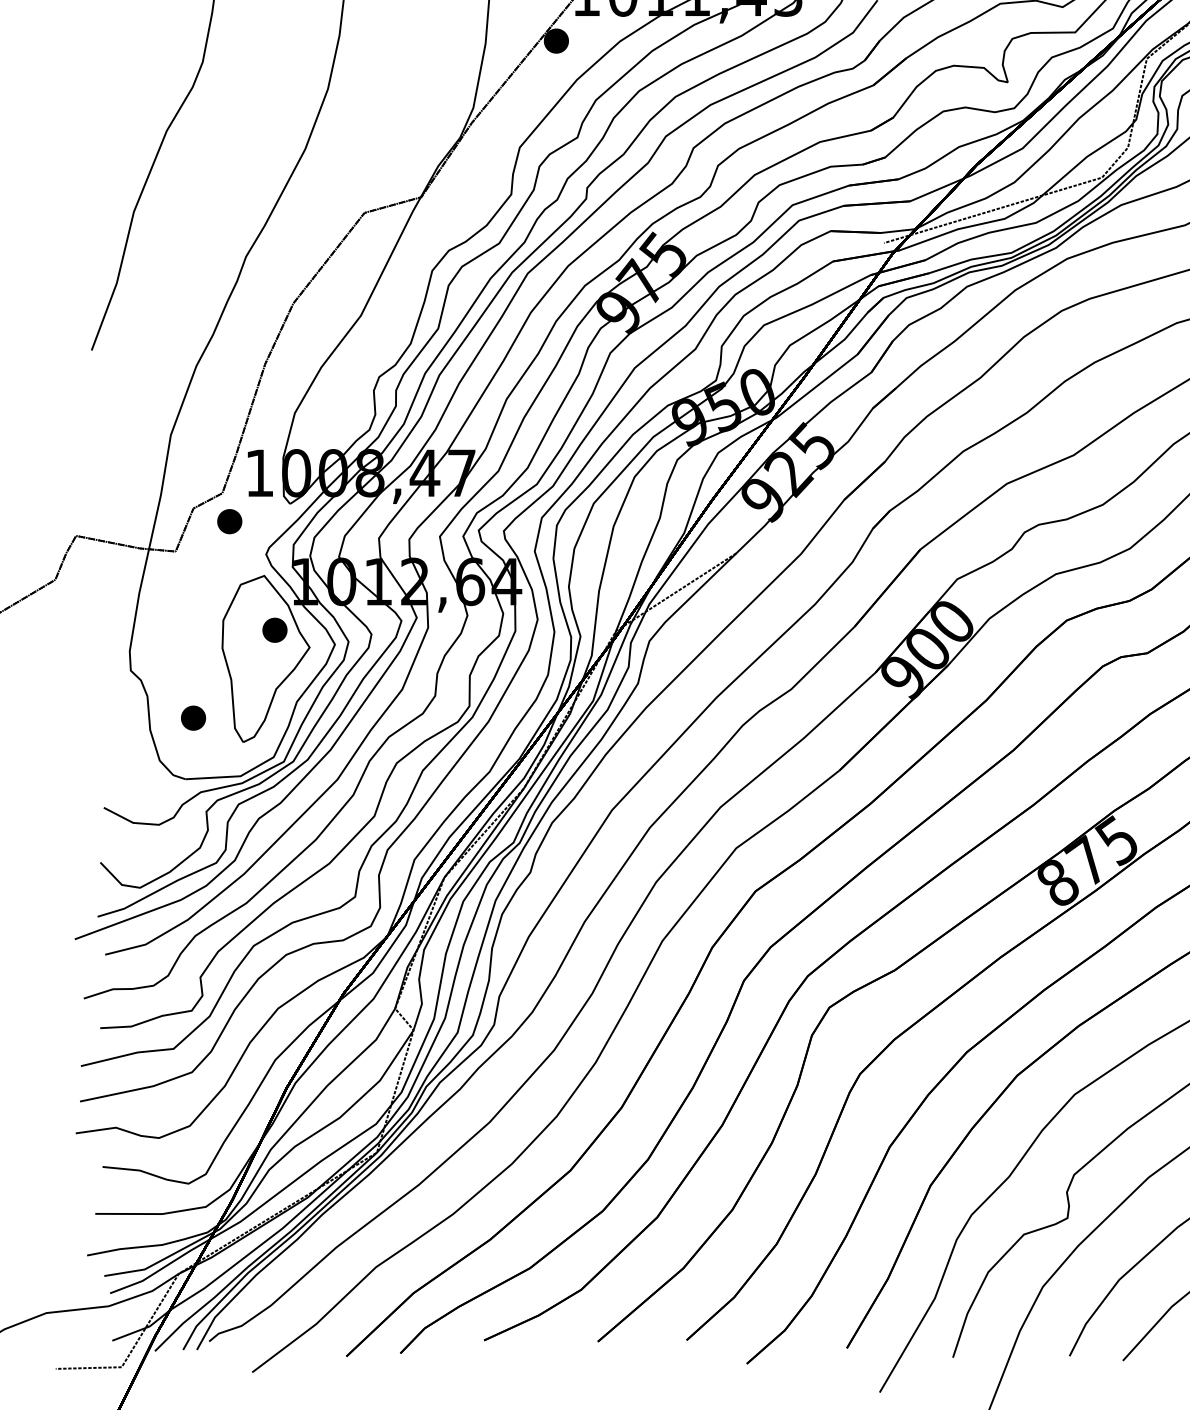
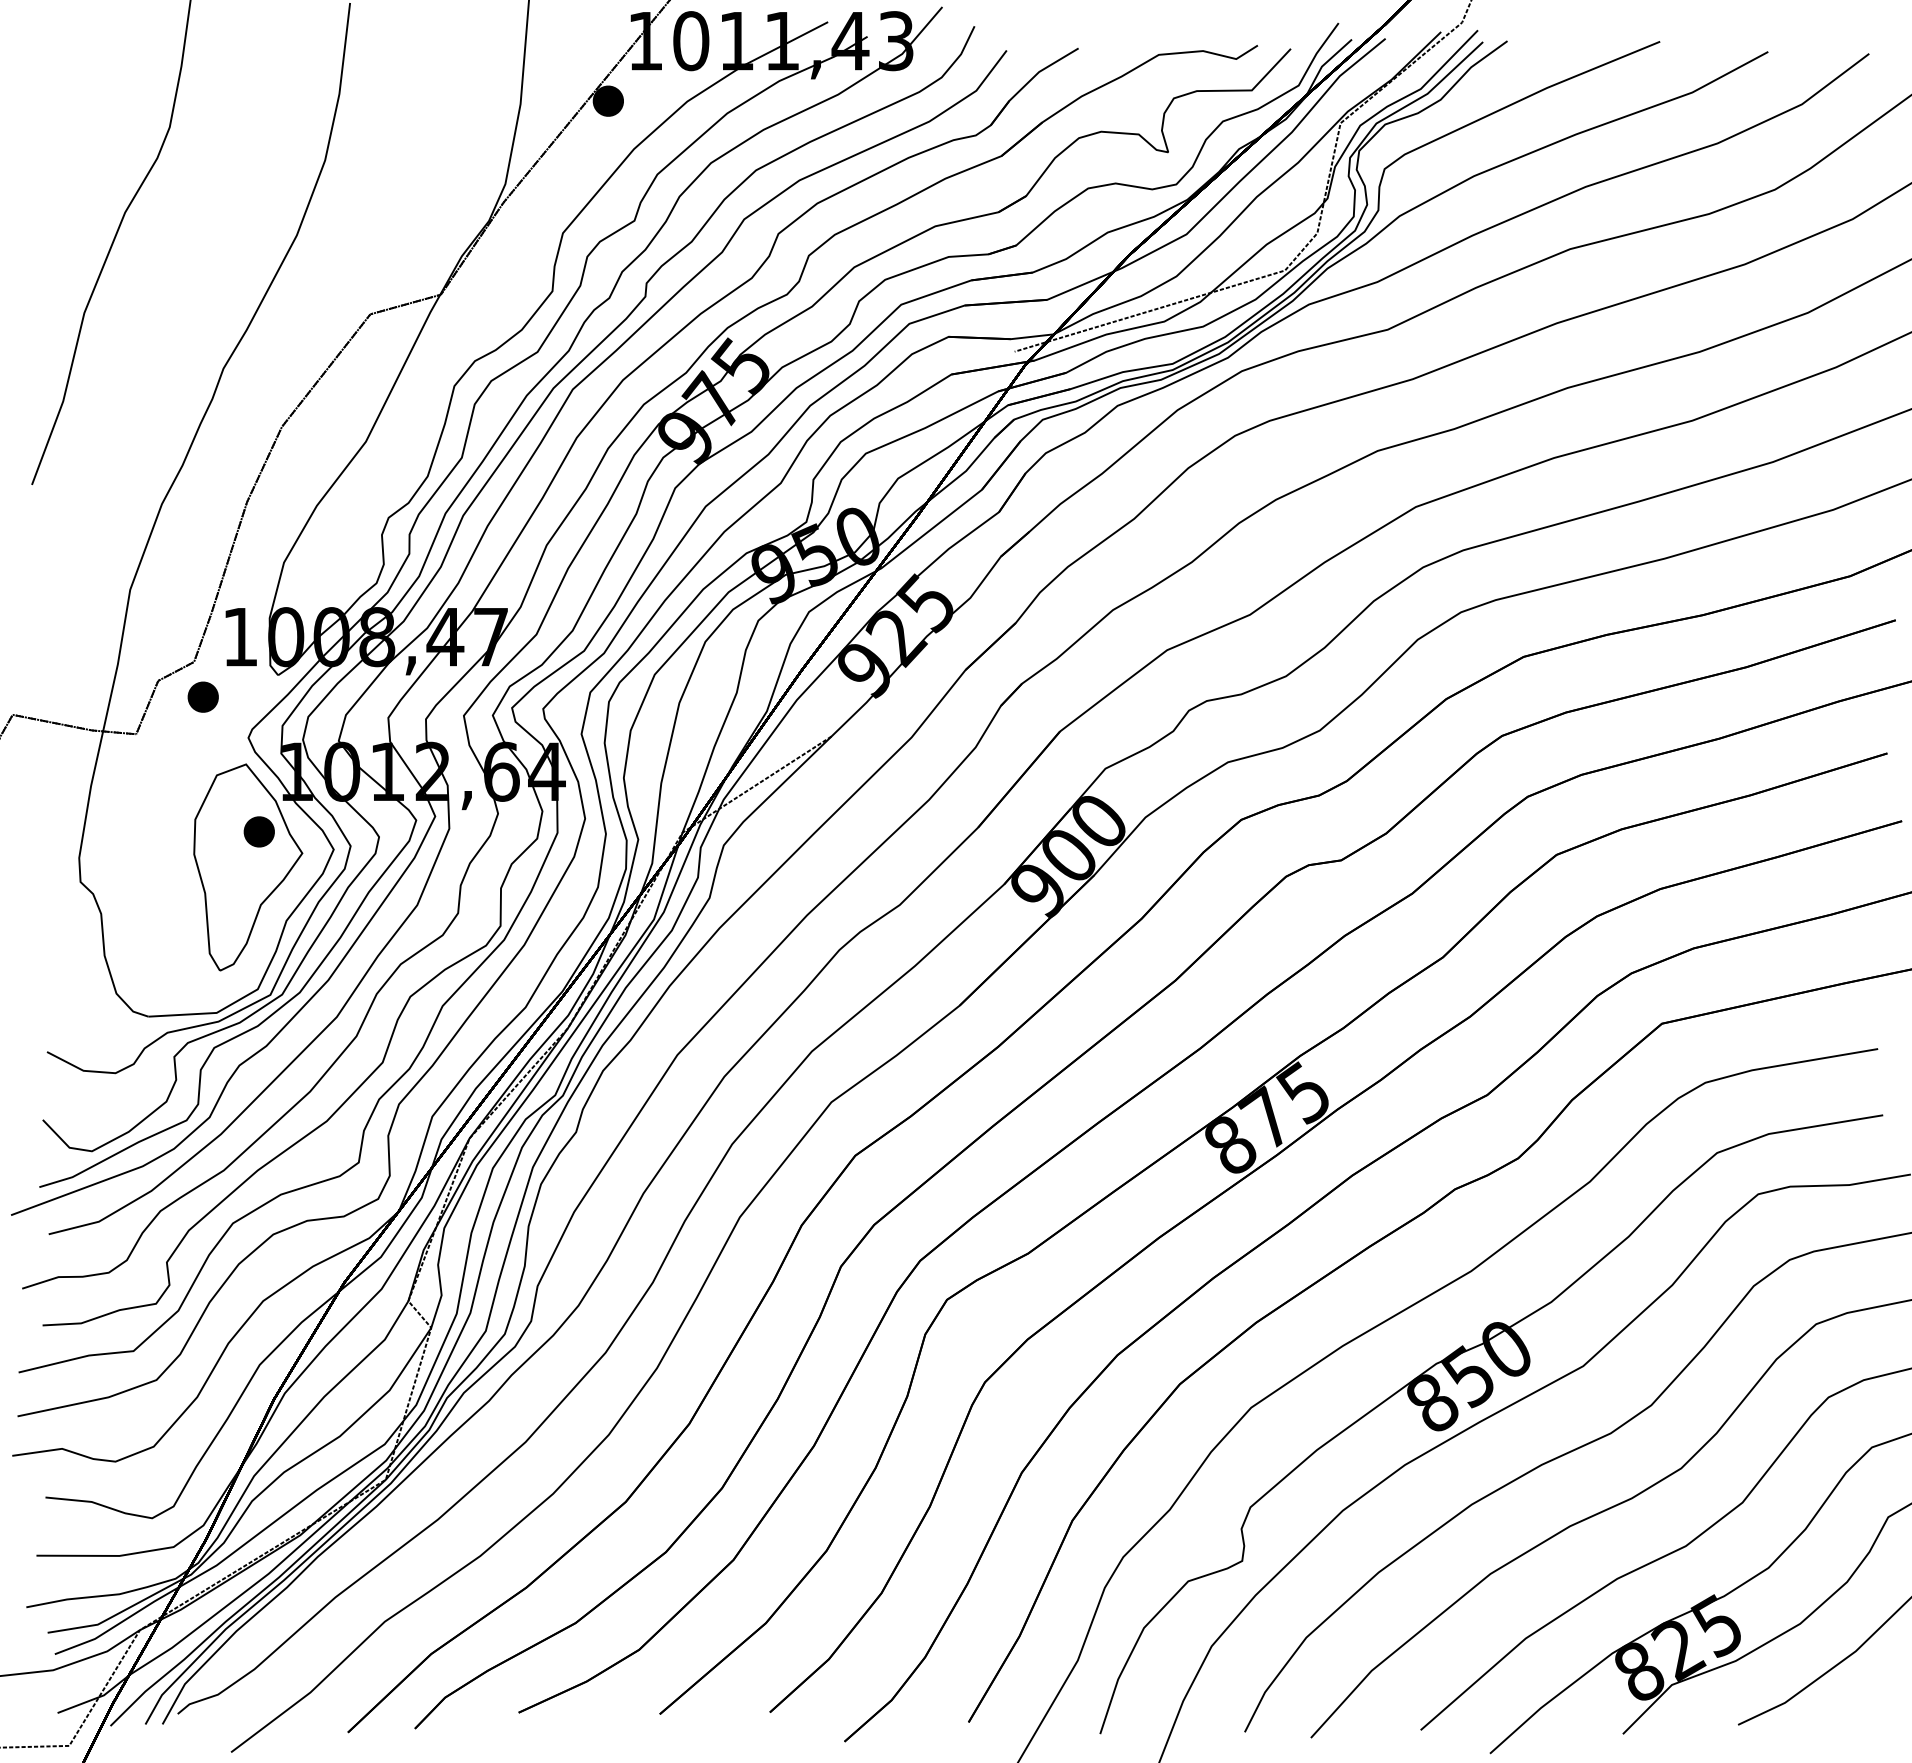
part: (192, 717) -> (157, 940), removed

